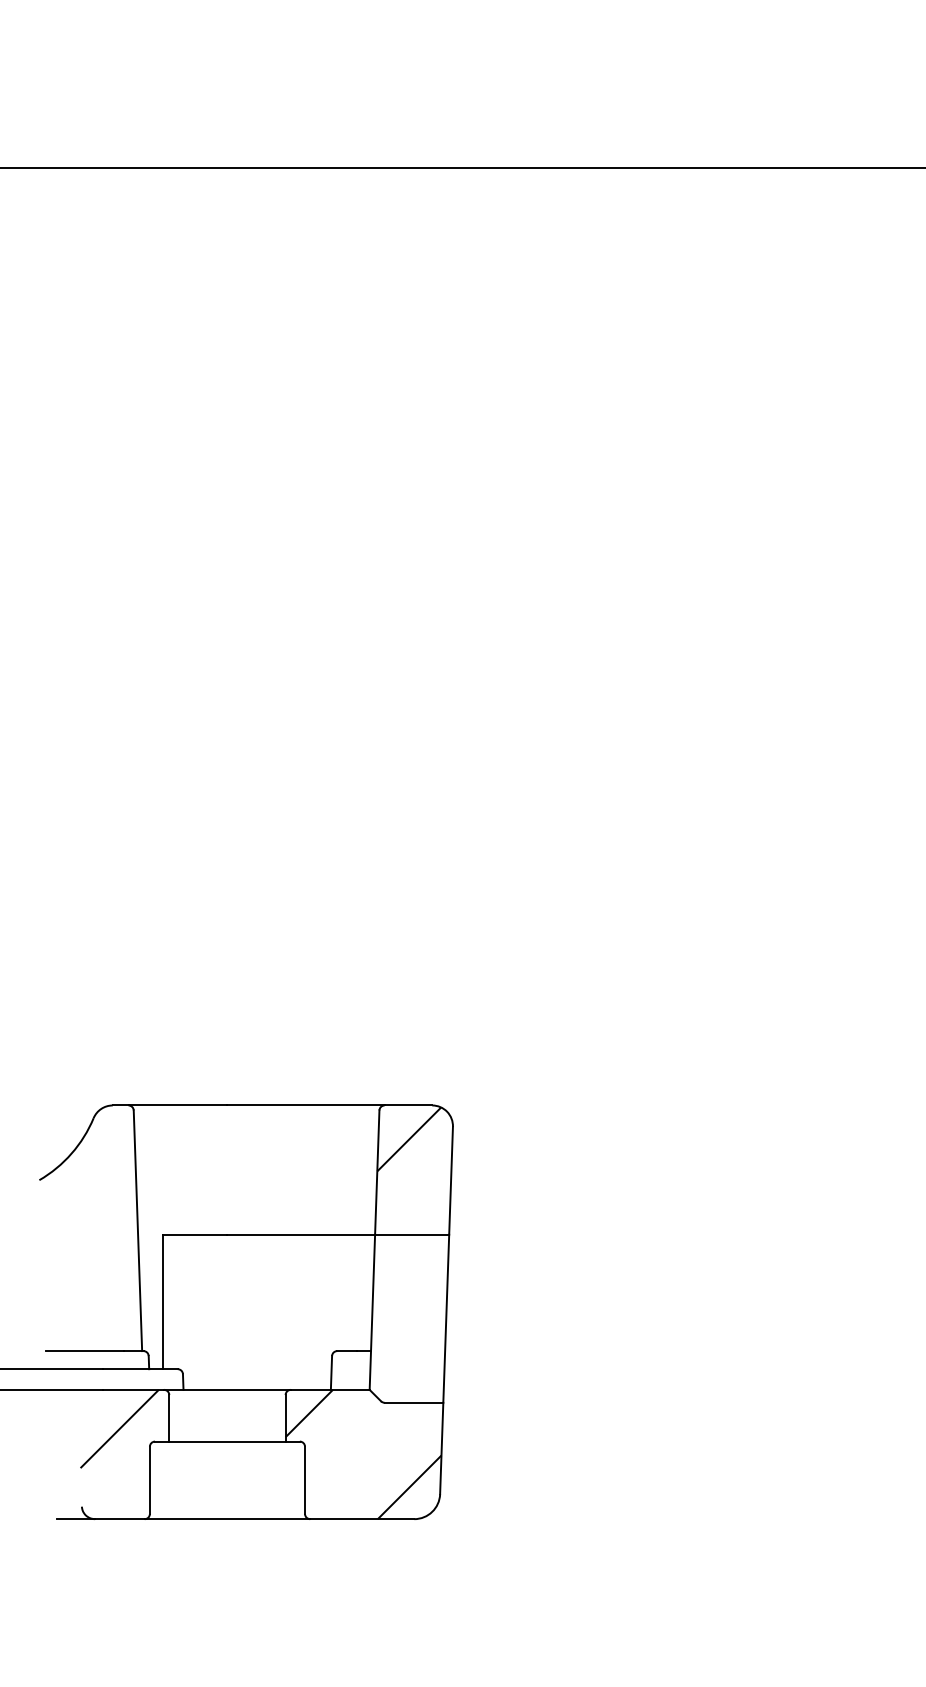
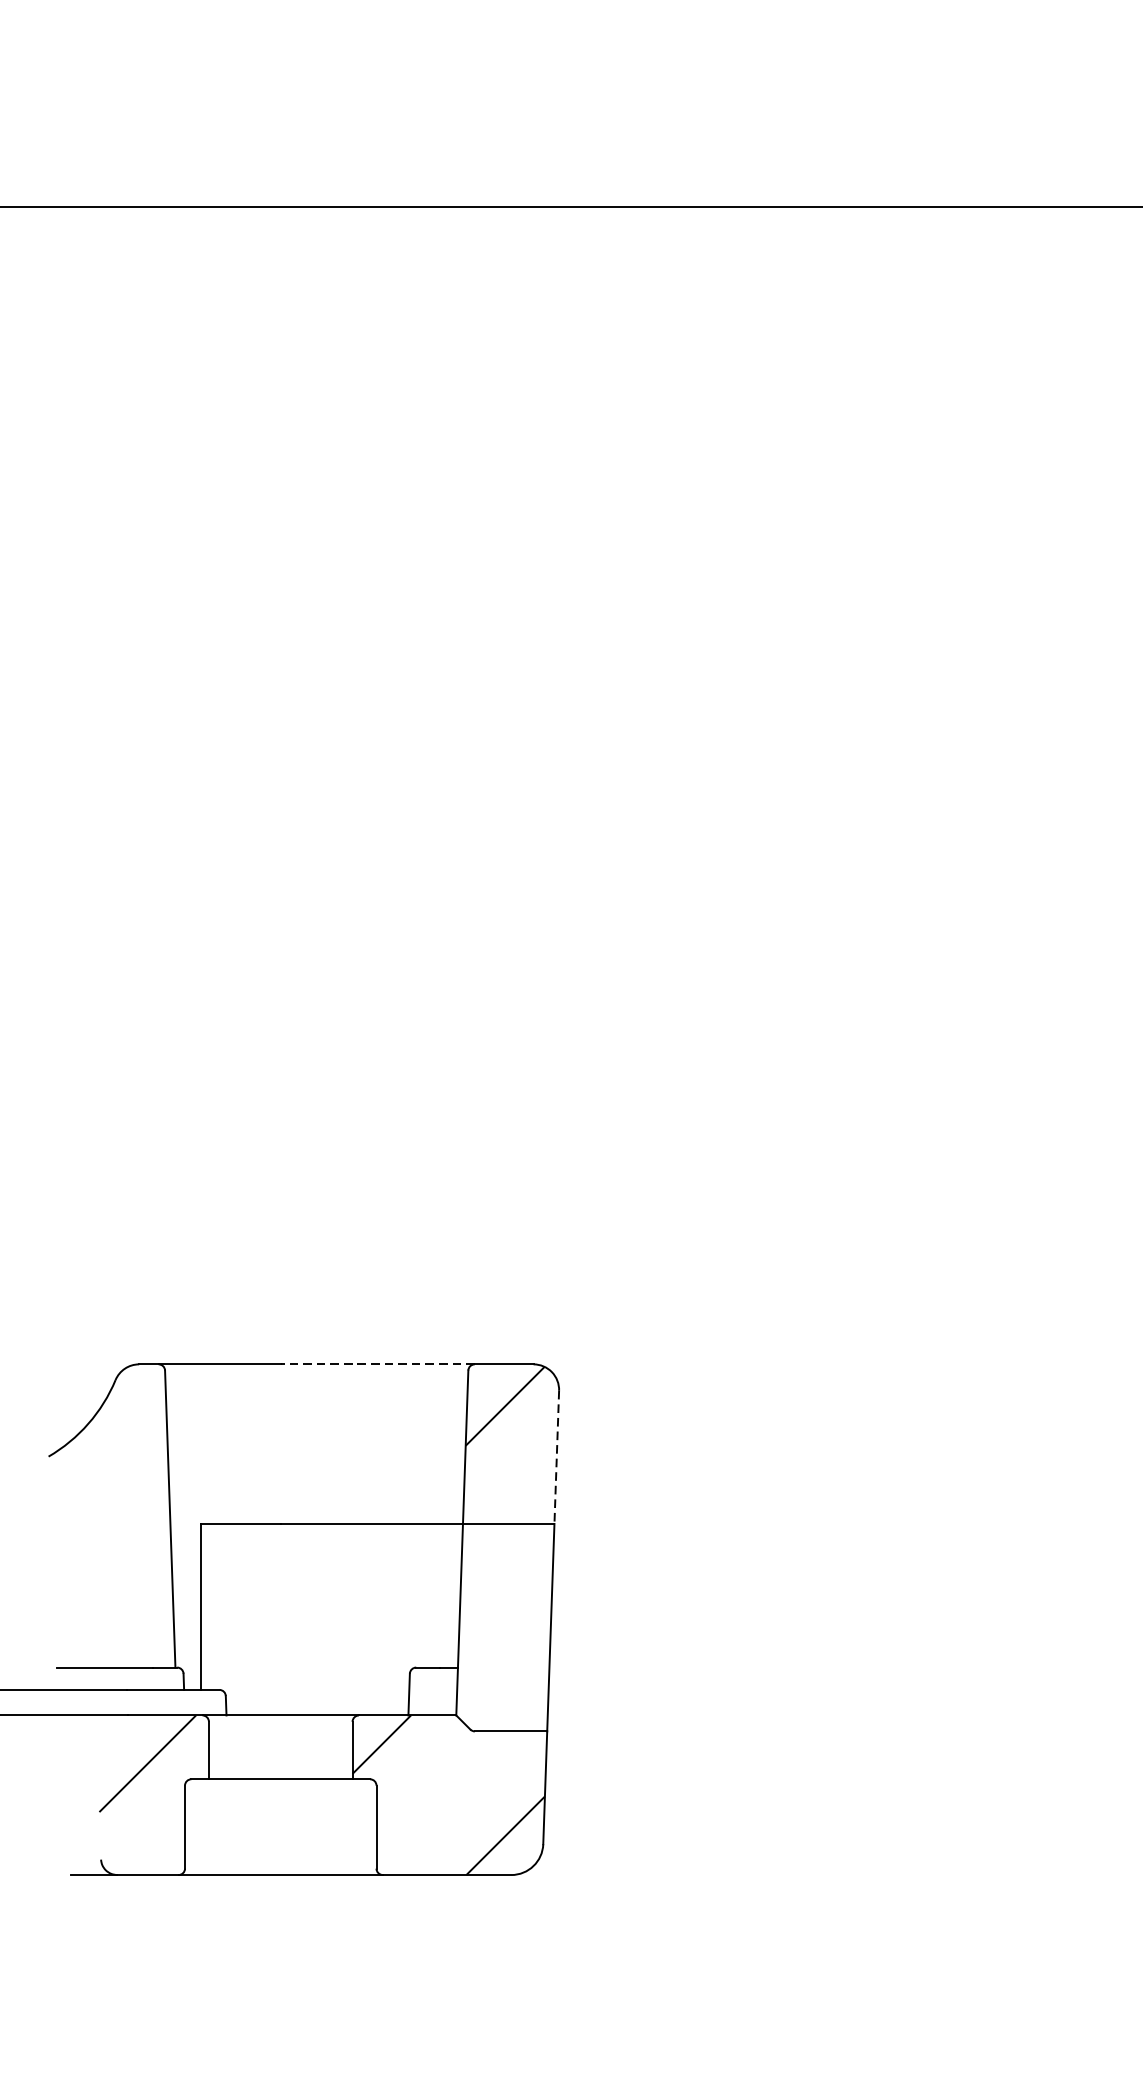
line: (306, 1105) -> (378, 1364), solid -> dashed
line: (451, 1180) -> (557, 1456), solid -> dashed

